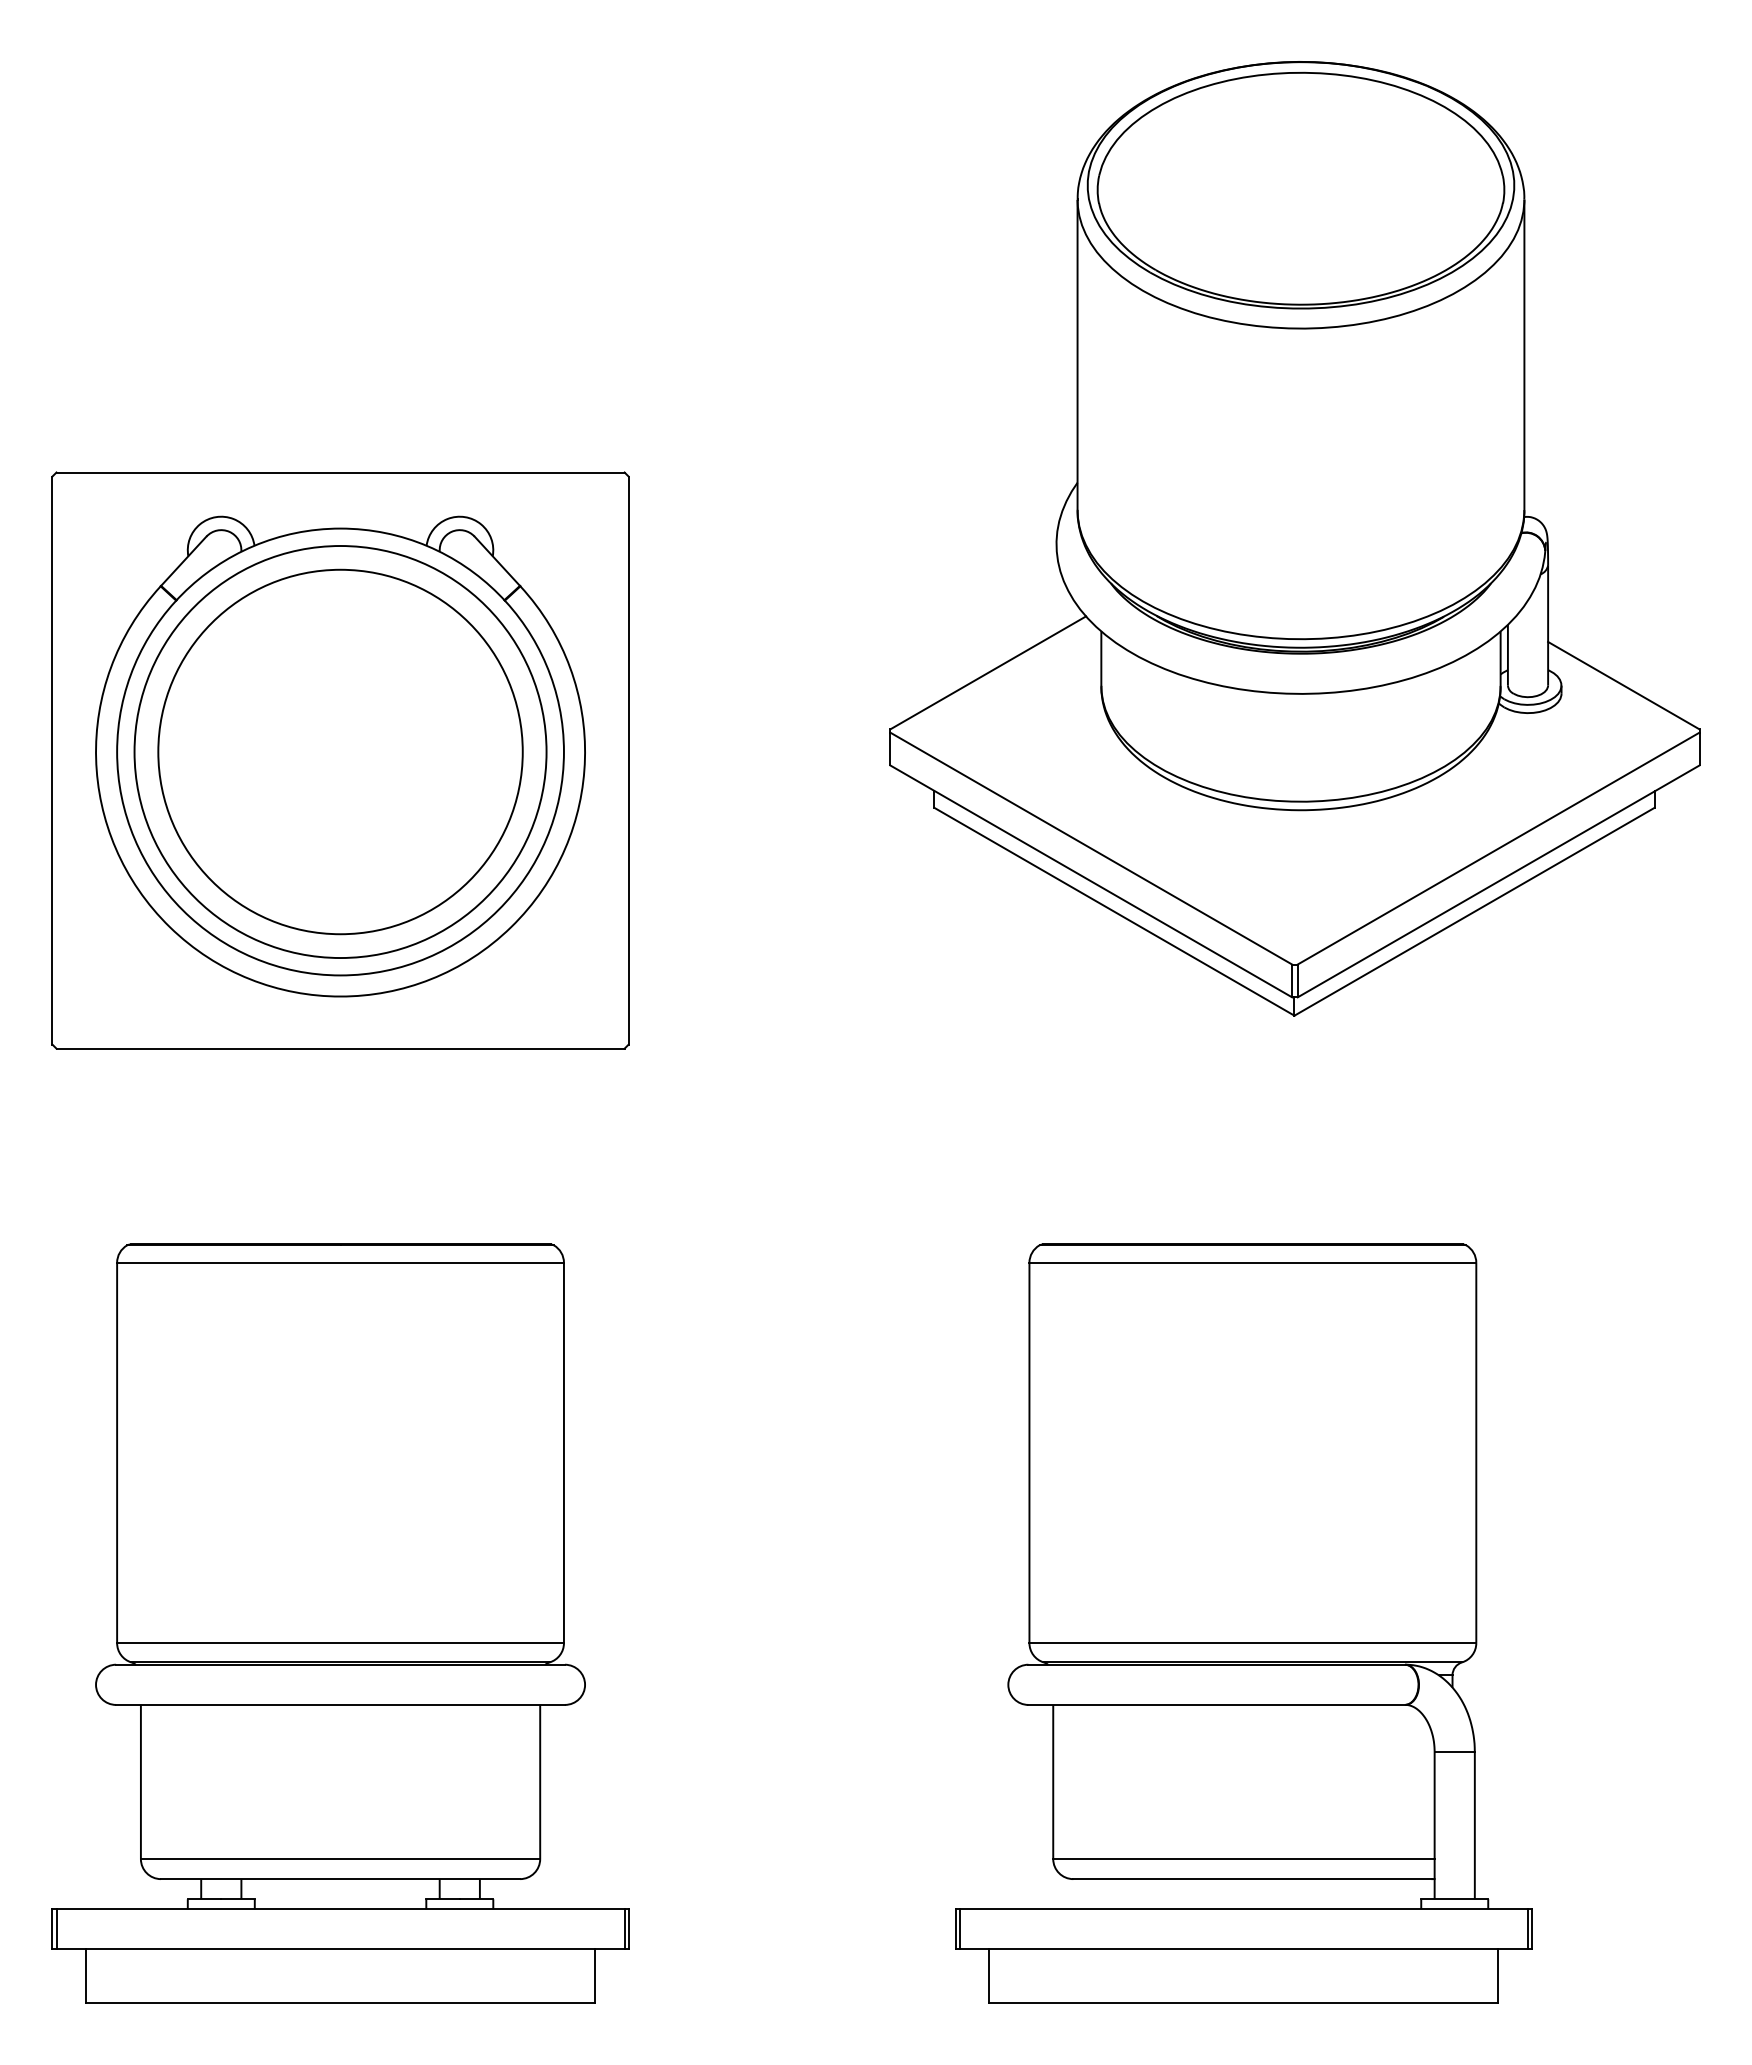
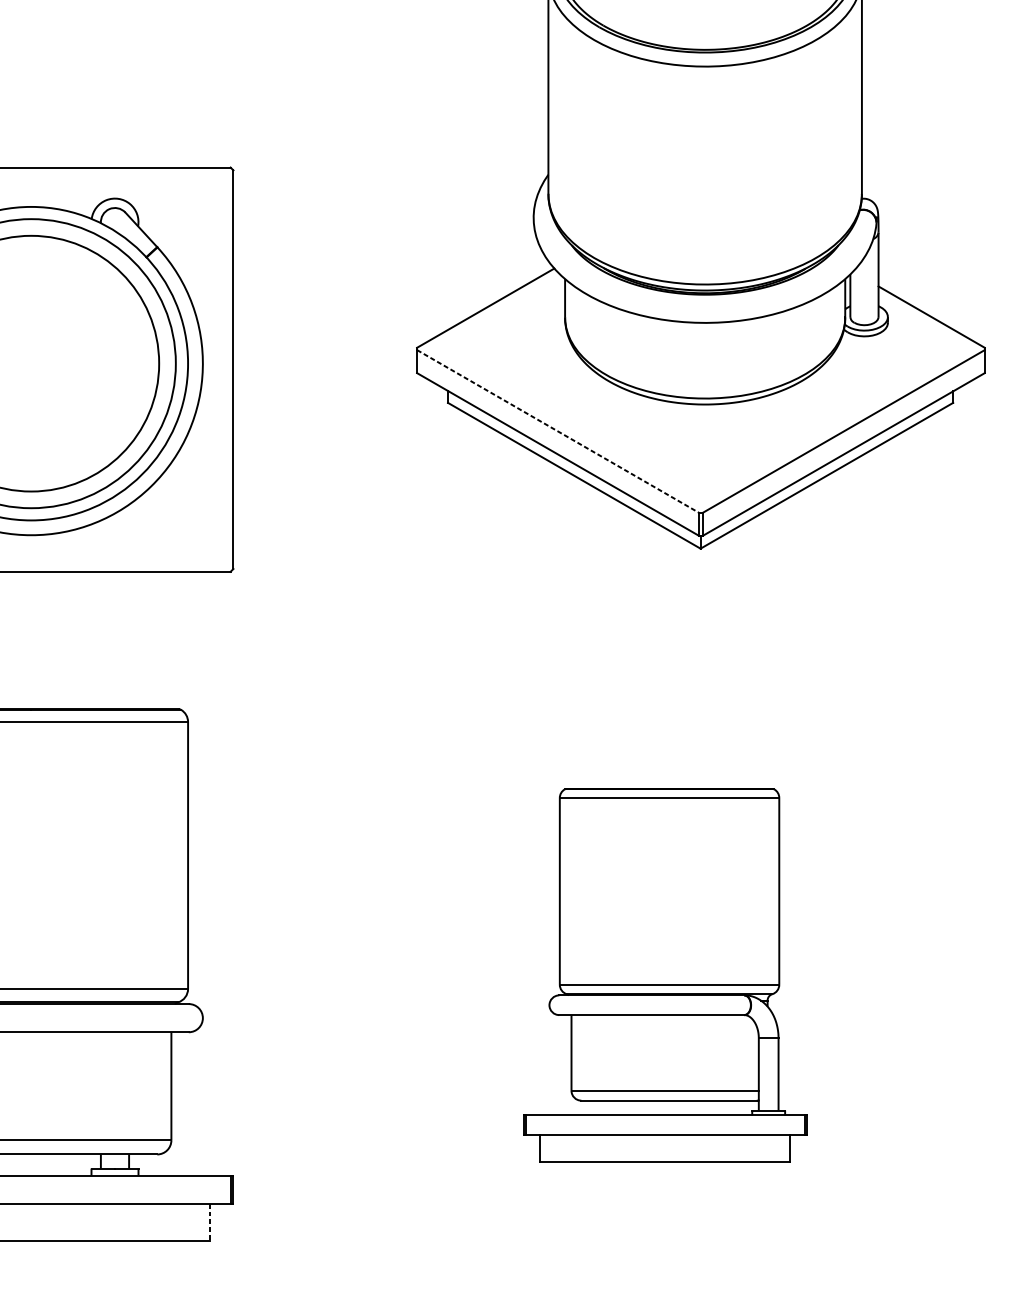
line: (1091, 848) -> (558, 431), solid -> dashed
part: (1243, 1623) -> (664, 975), size x0.7
line: (595, 1976) -> (210, 1222), solid -> dashed

